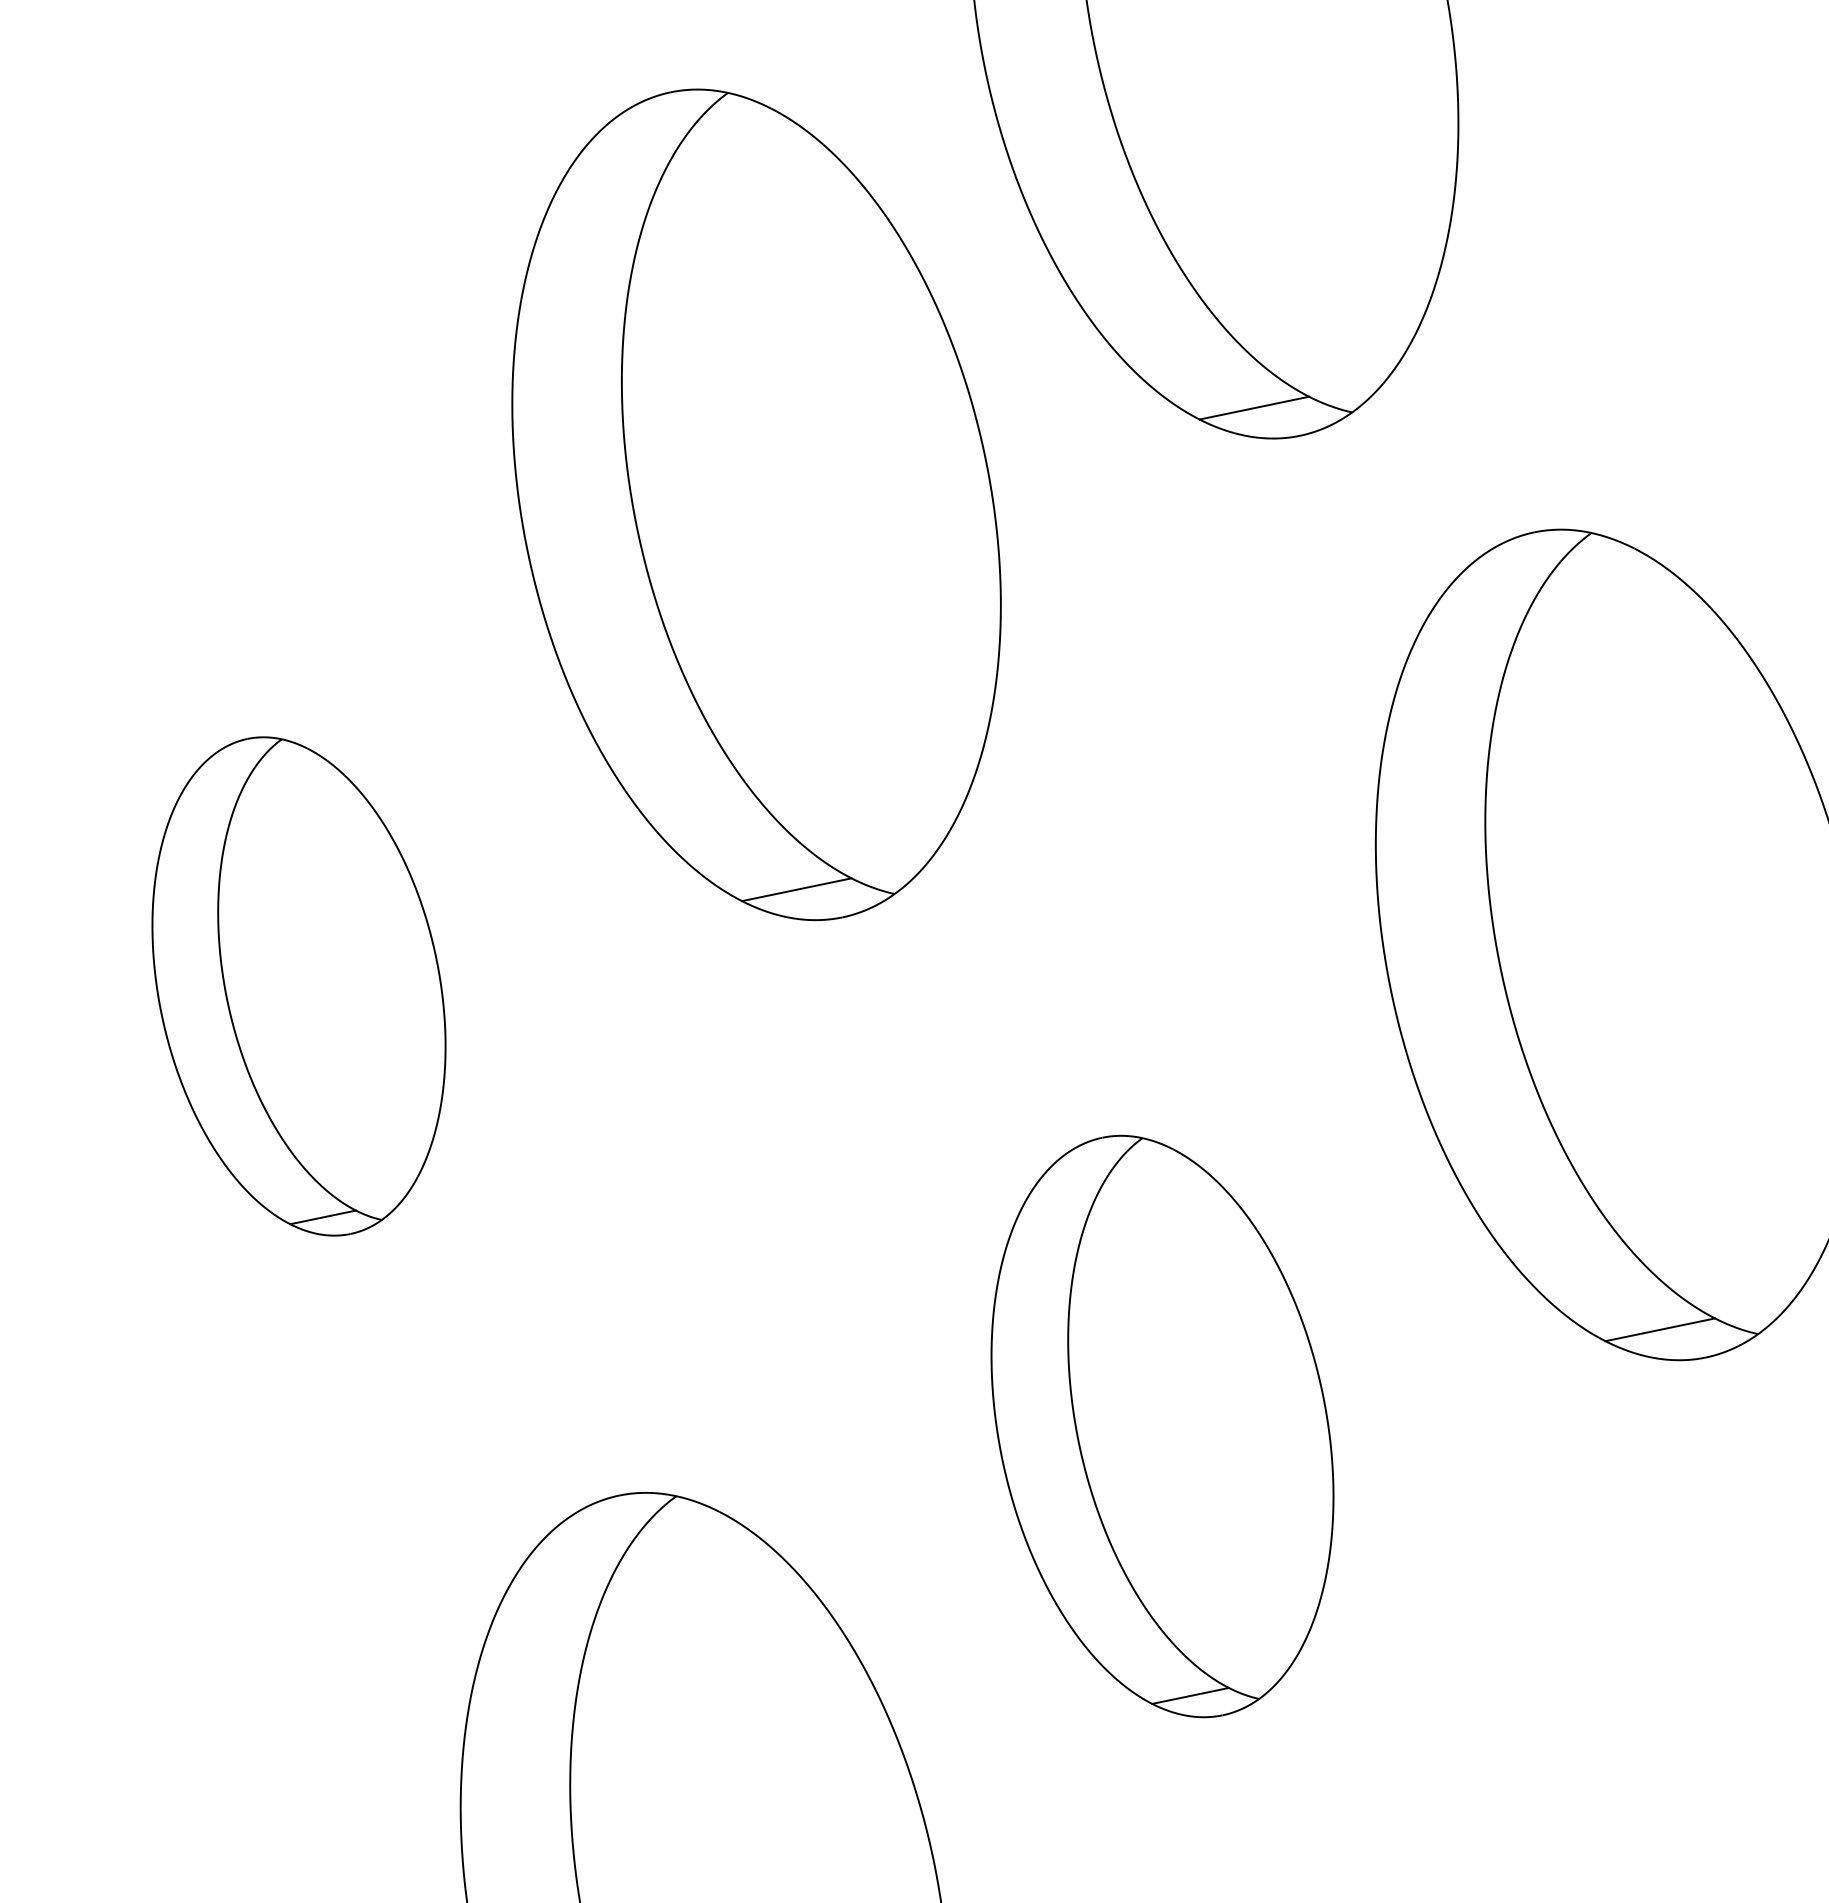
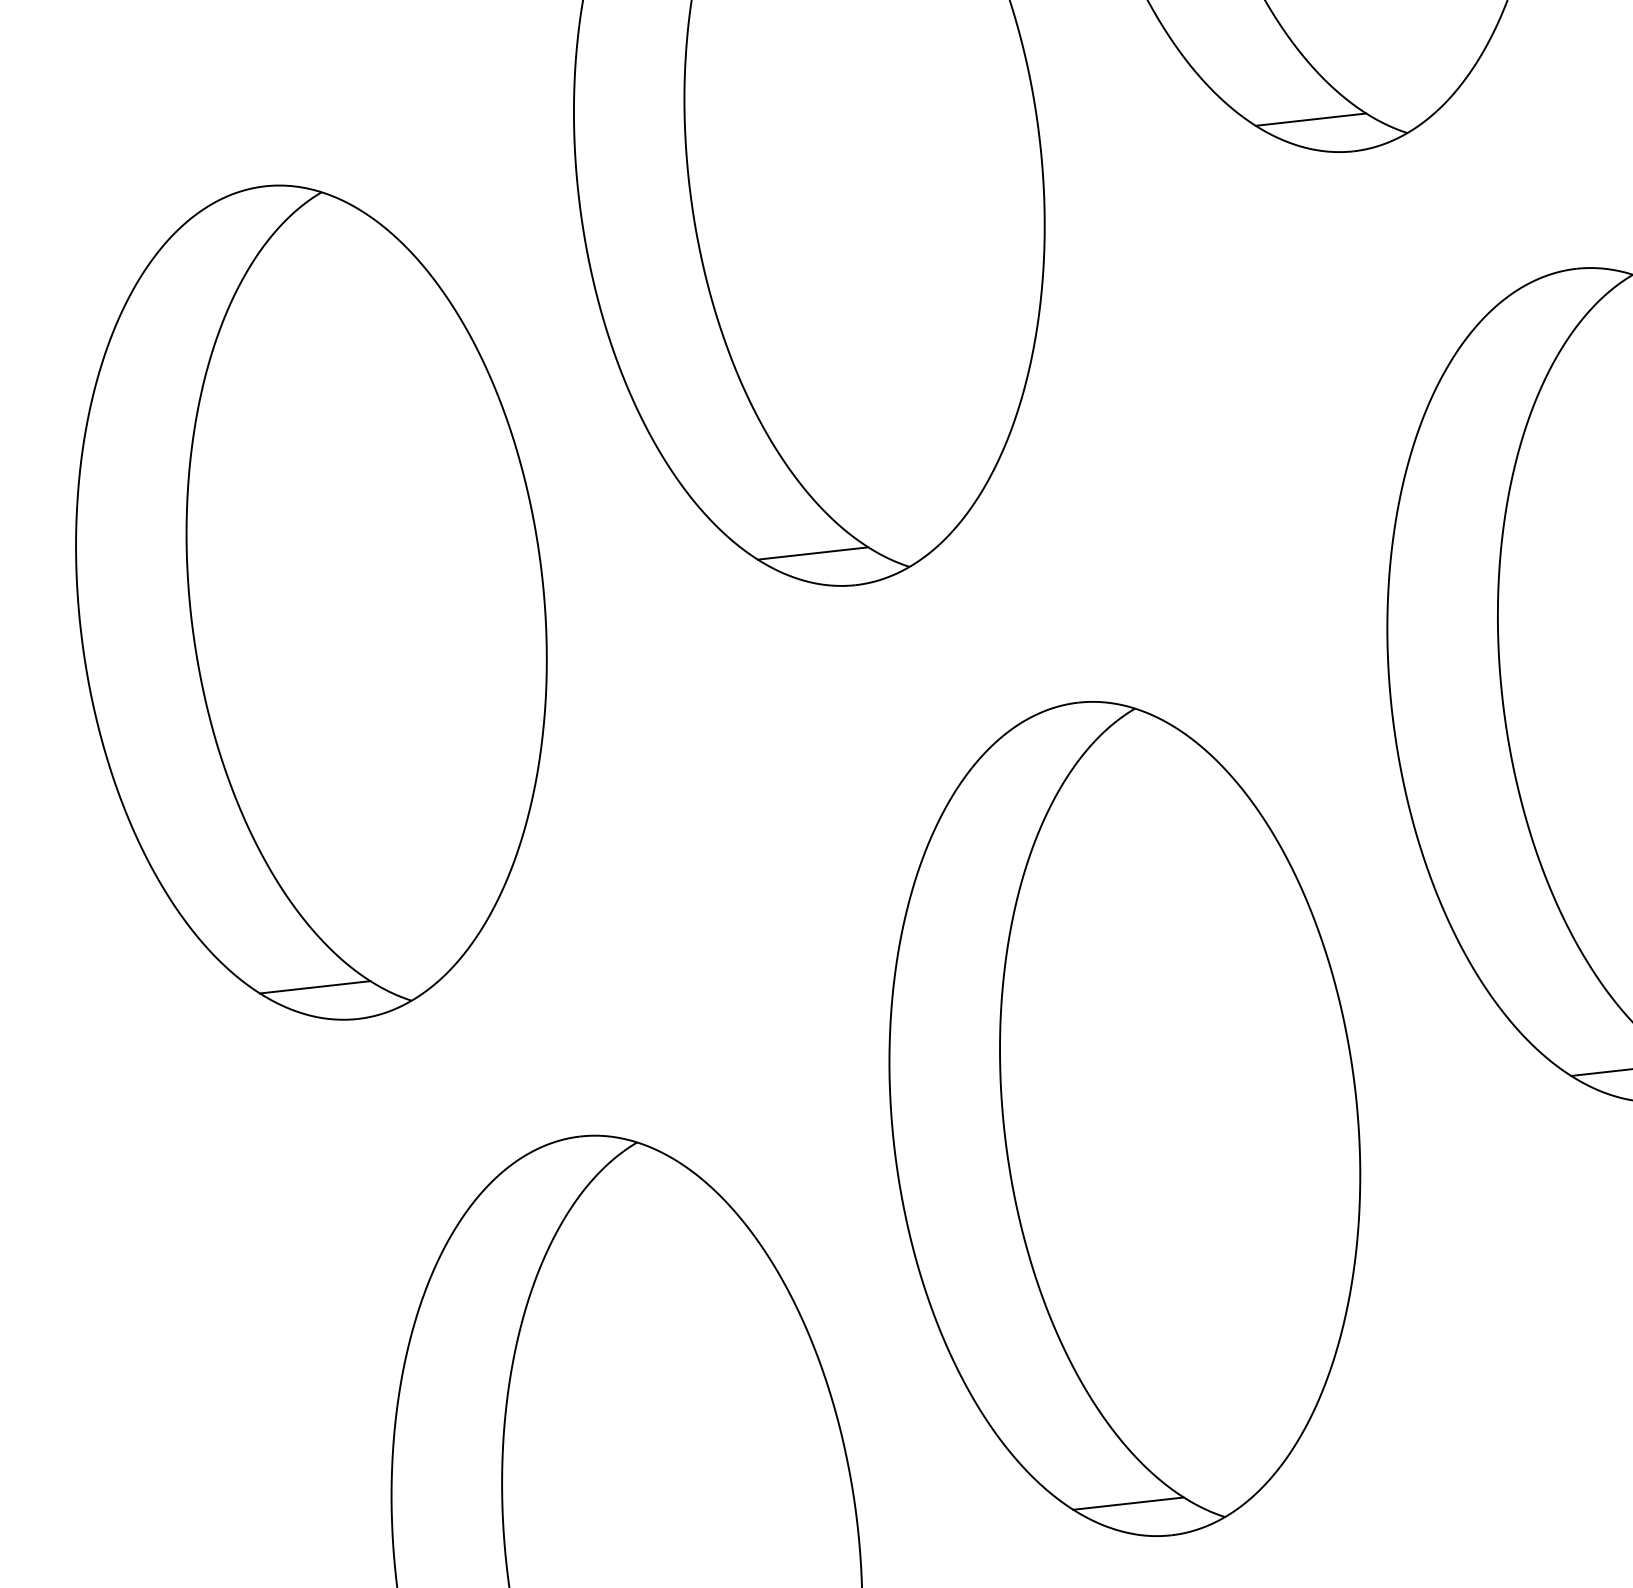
part: (298, 986) -> (310, 602), size x1.67
part: (1162, 1426) -> (1124, 1118), size x1.43

